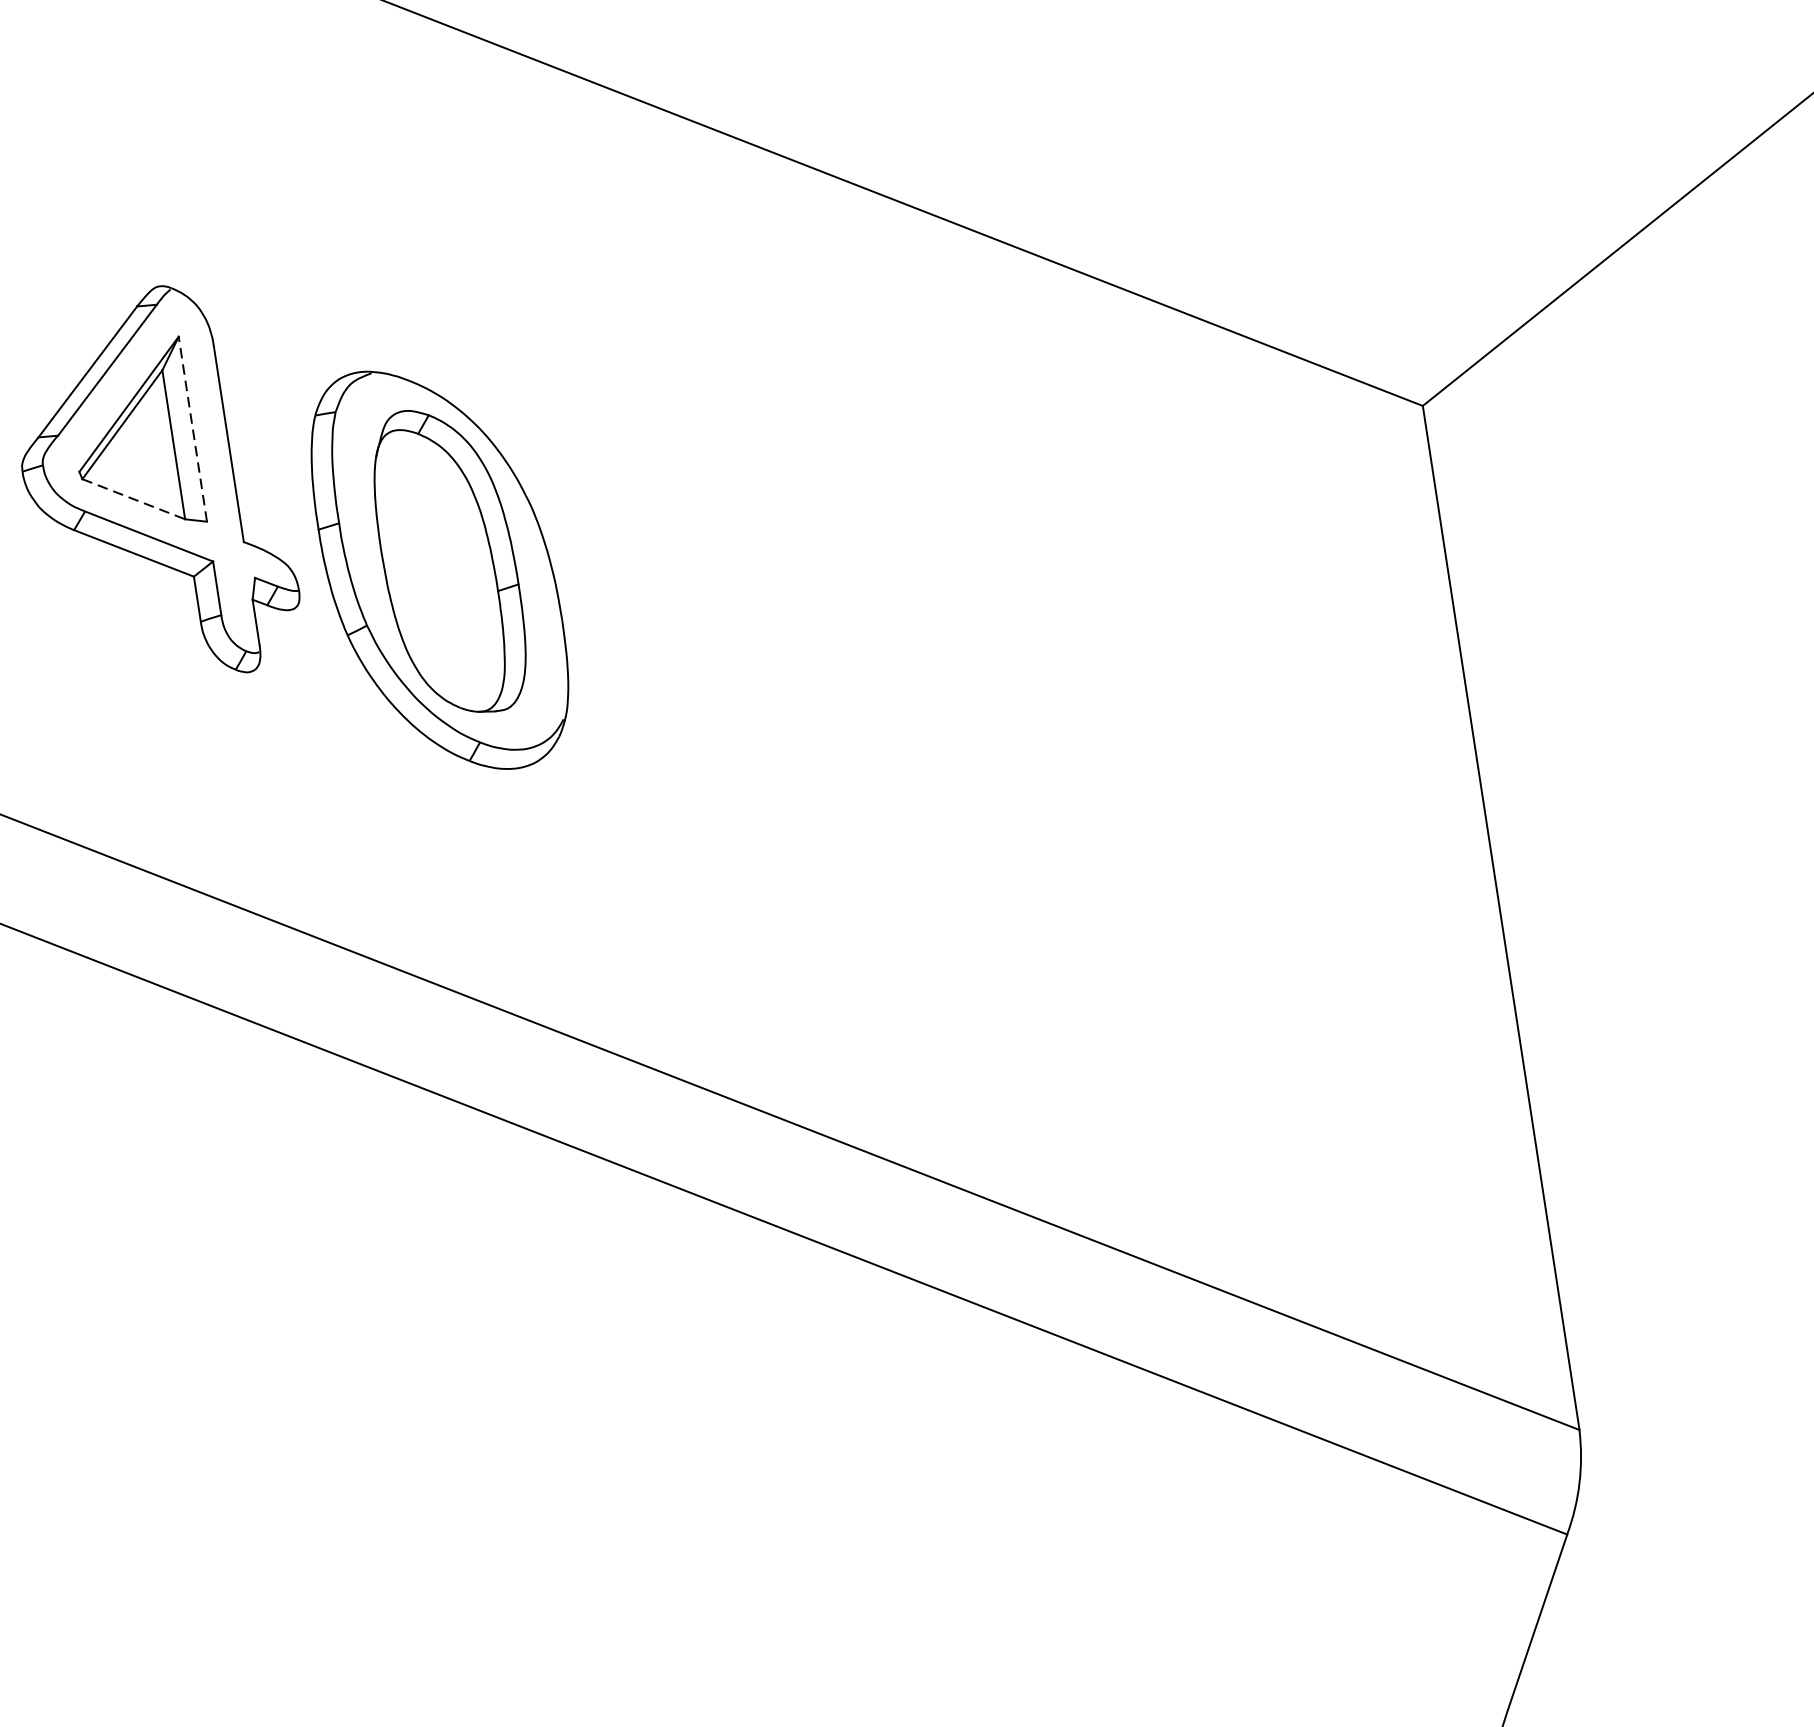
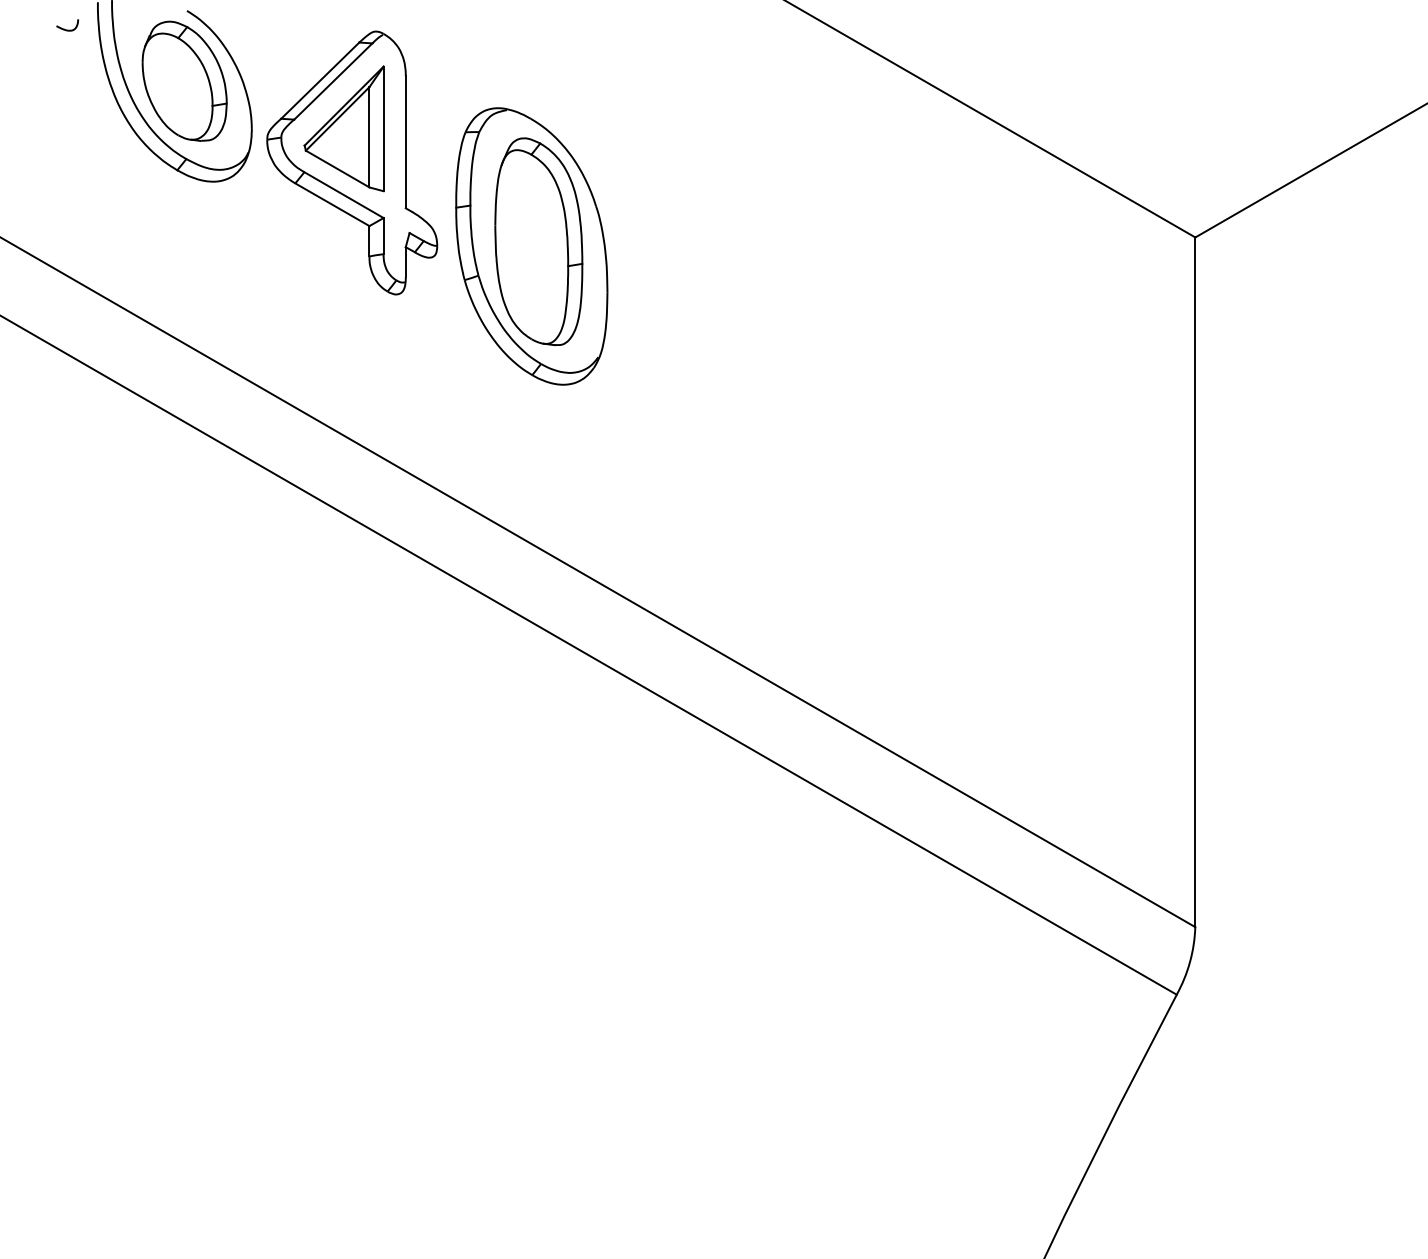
line: (192, 428) -> (383, 128), dashed -> solid
line: (133, 499) -> (337, 169), dashed -> solid

